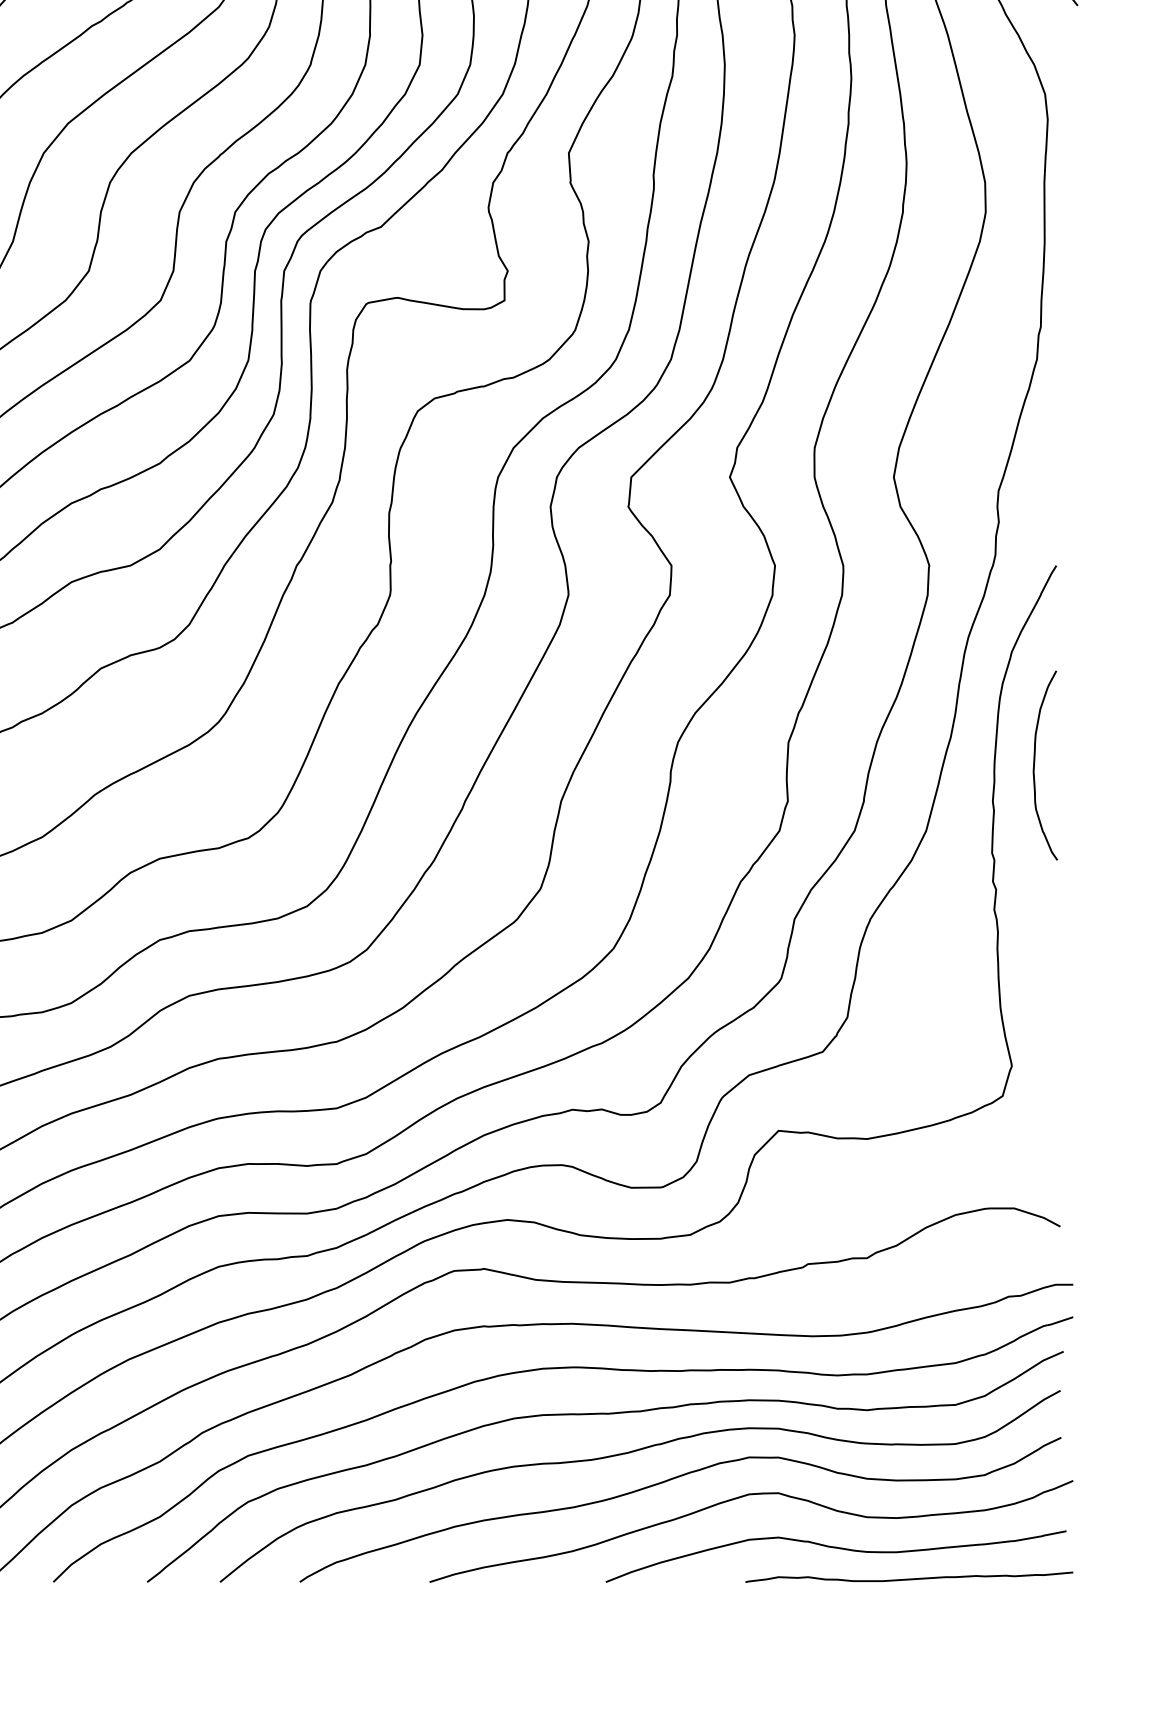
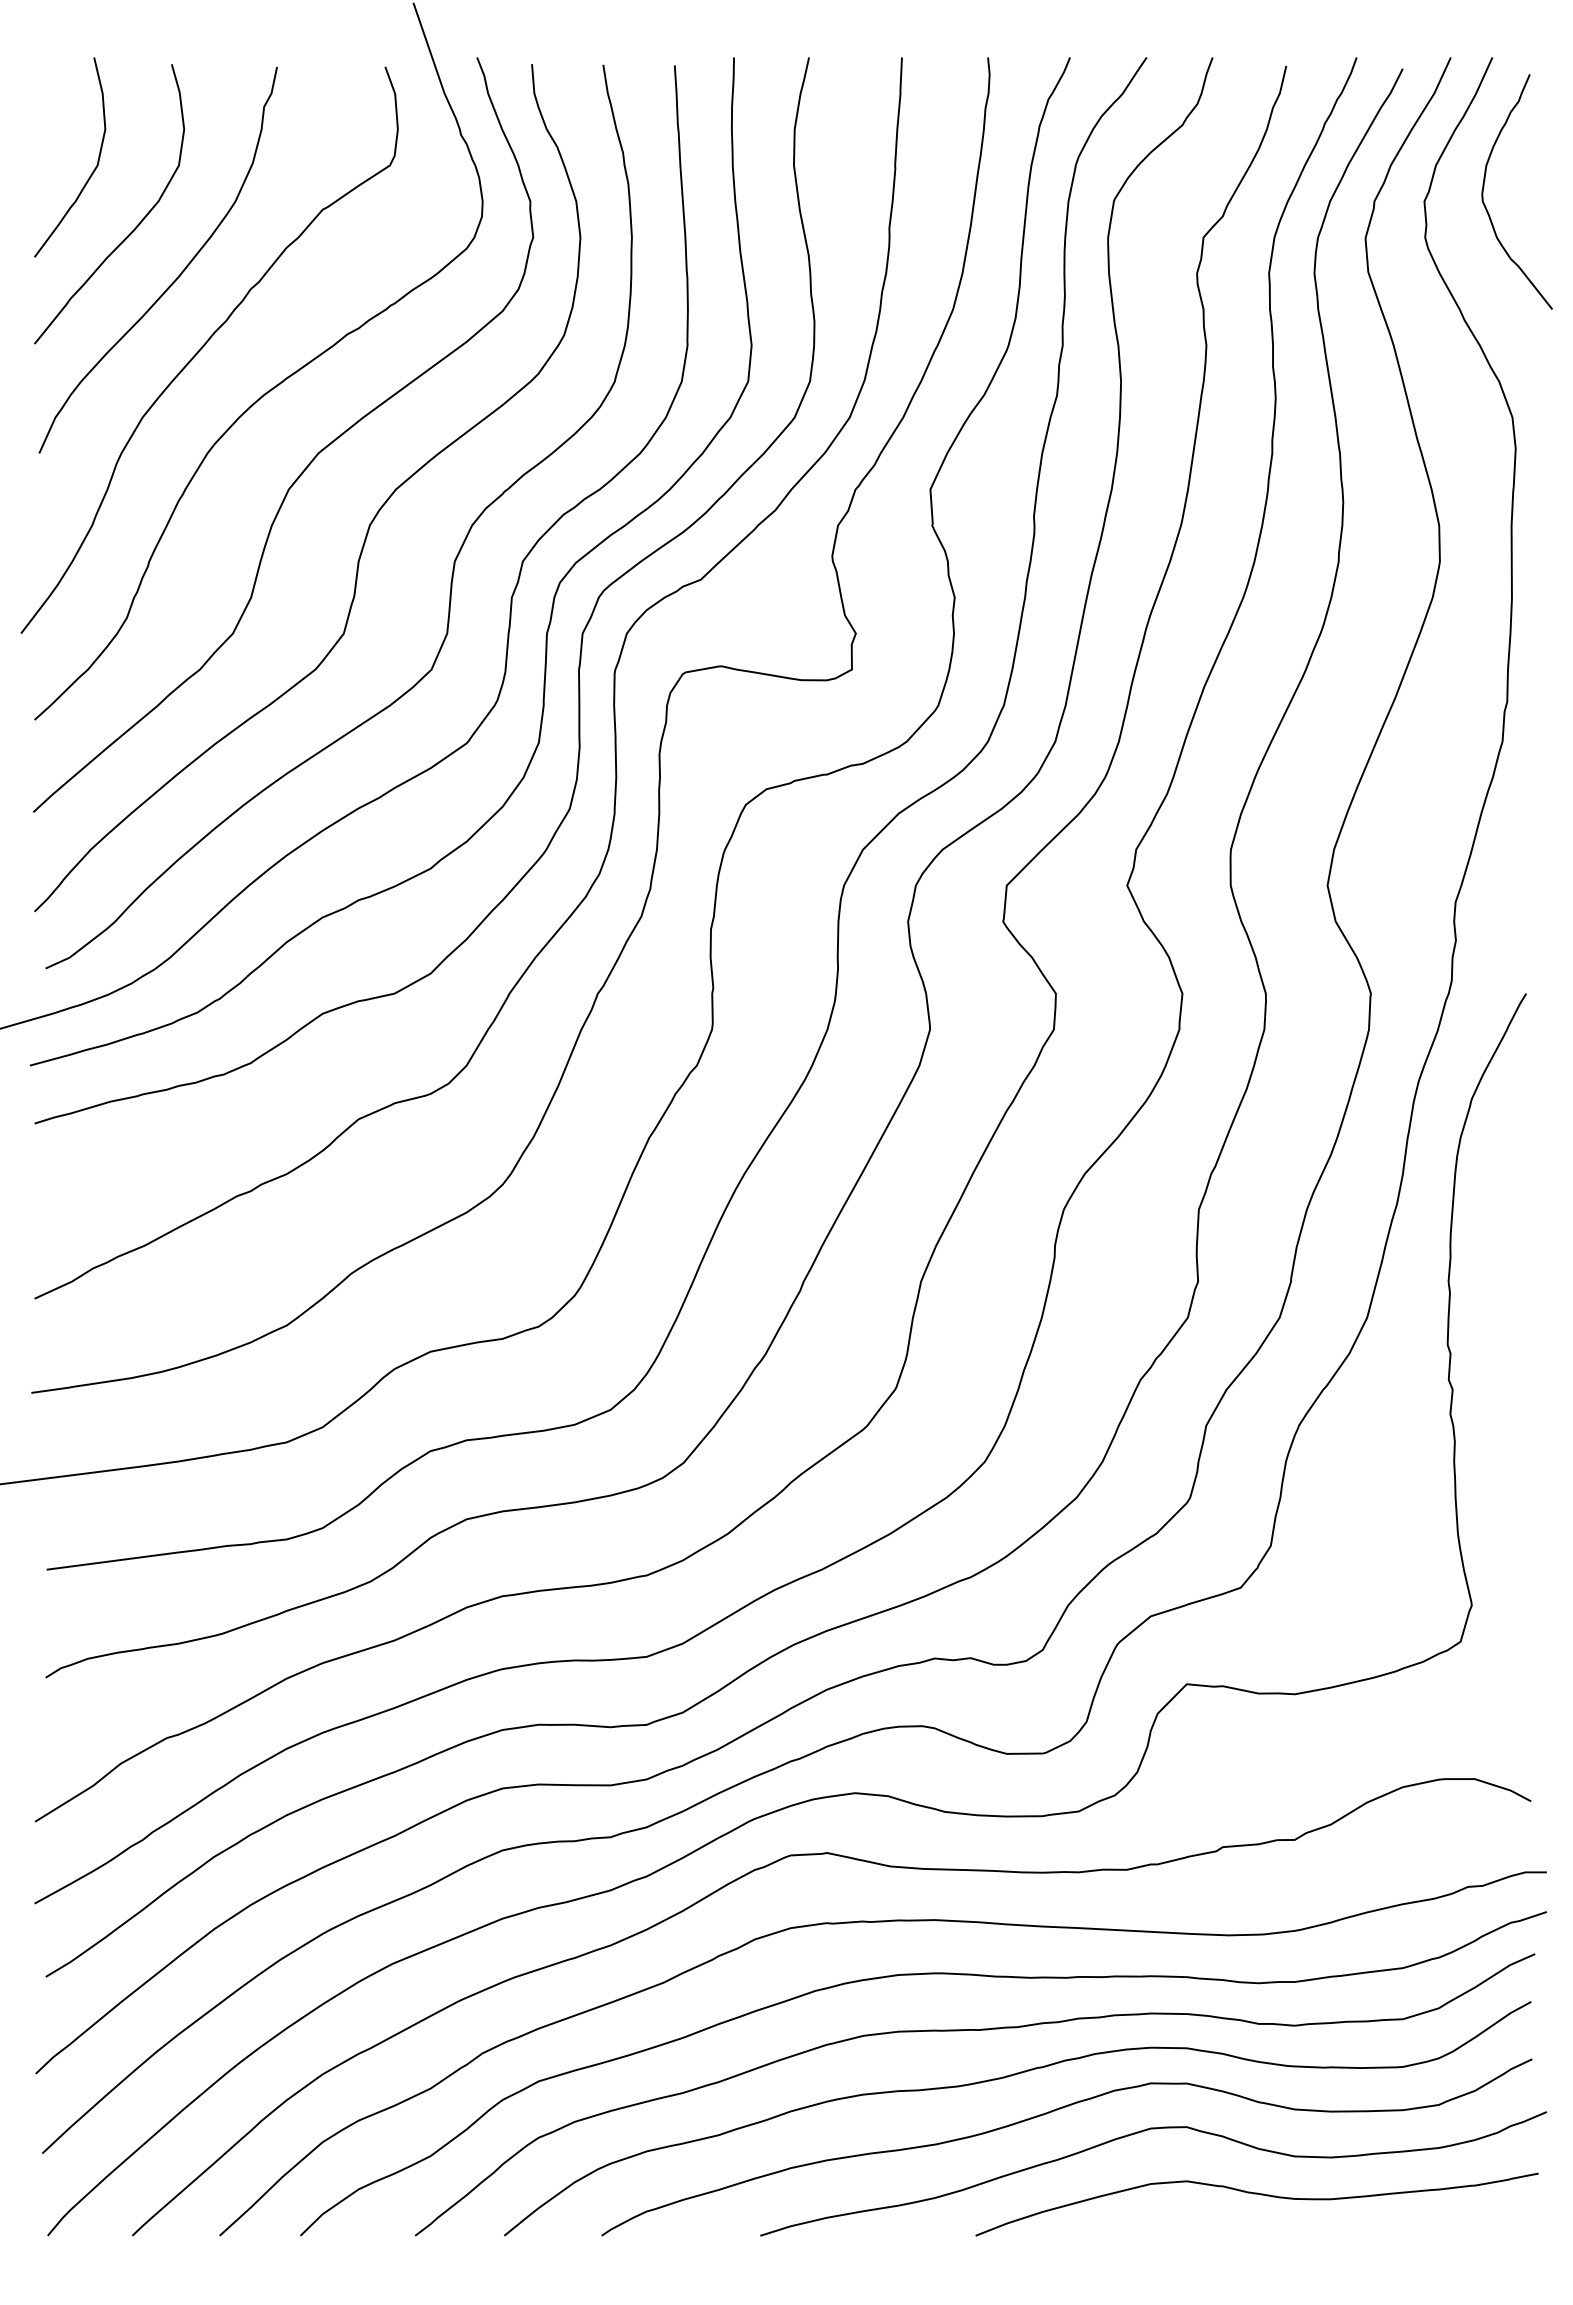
curve: (1035, 761) -> (1500, 1232), removed
curve: (909, 1578) -> (1346, 2231), removed

